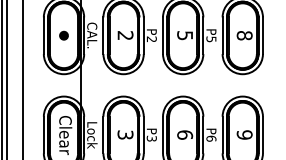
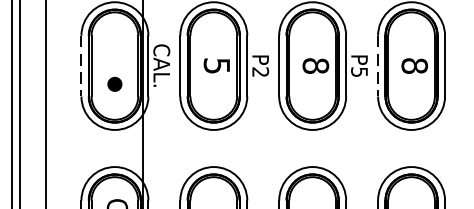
part: (63, 35) -> (114, 83), moved
text: (125, 35) -> (216, 65), 2 -> 5
text: (185, 35) -> (316, 65), 5 -> 8
line: (43, 36) -> (80, 67), solid -> dashed
line: (222, 36) -> (377, 67), solid -> dashed

